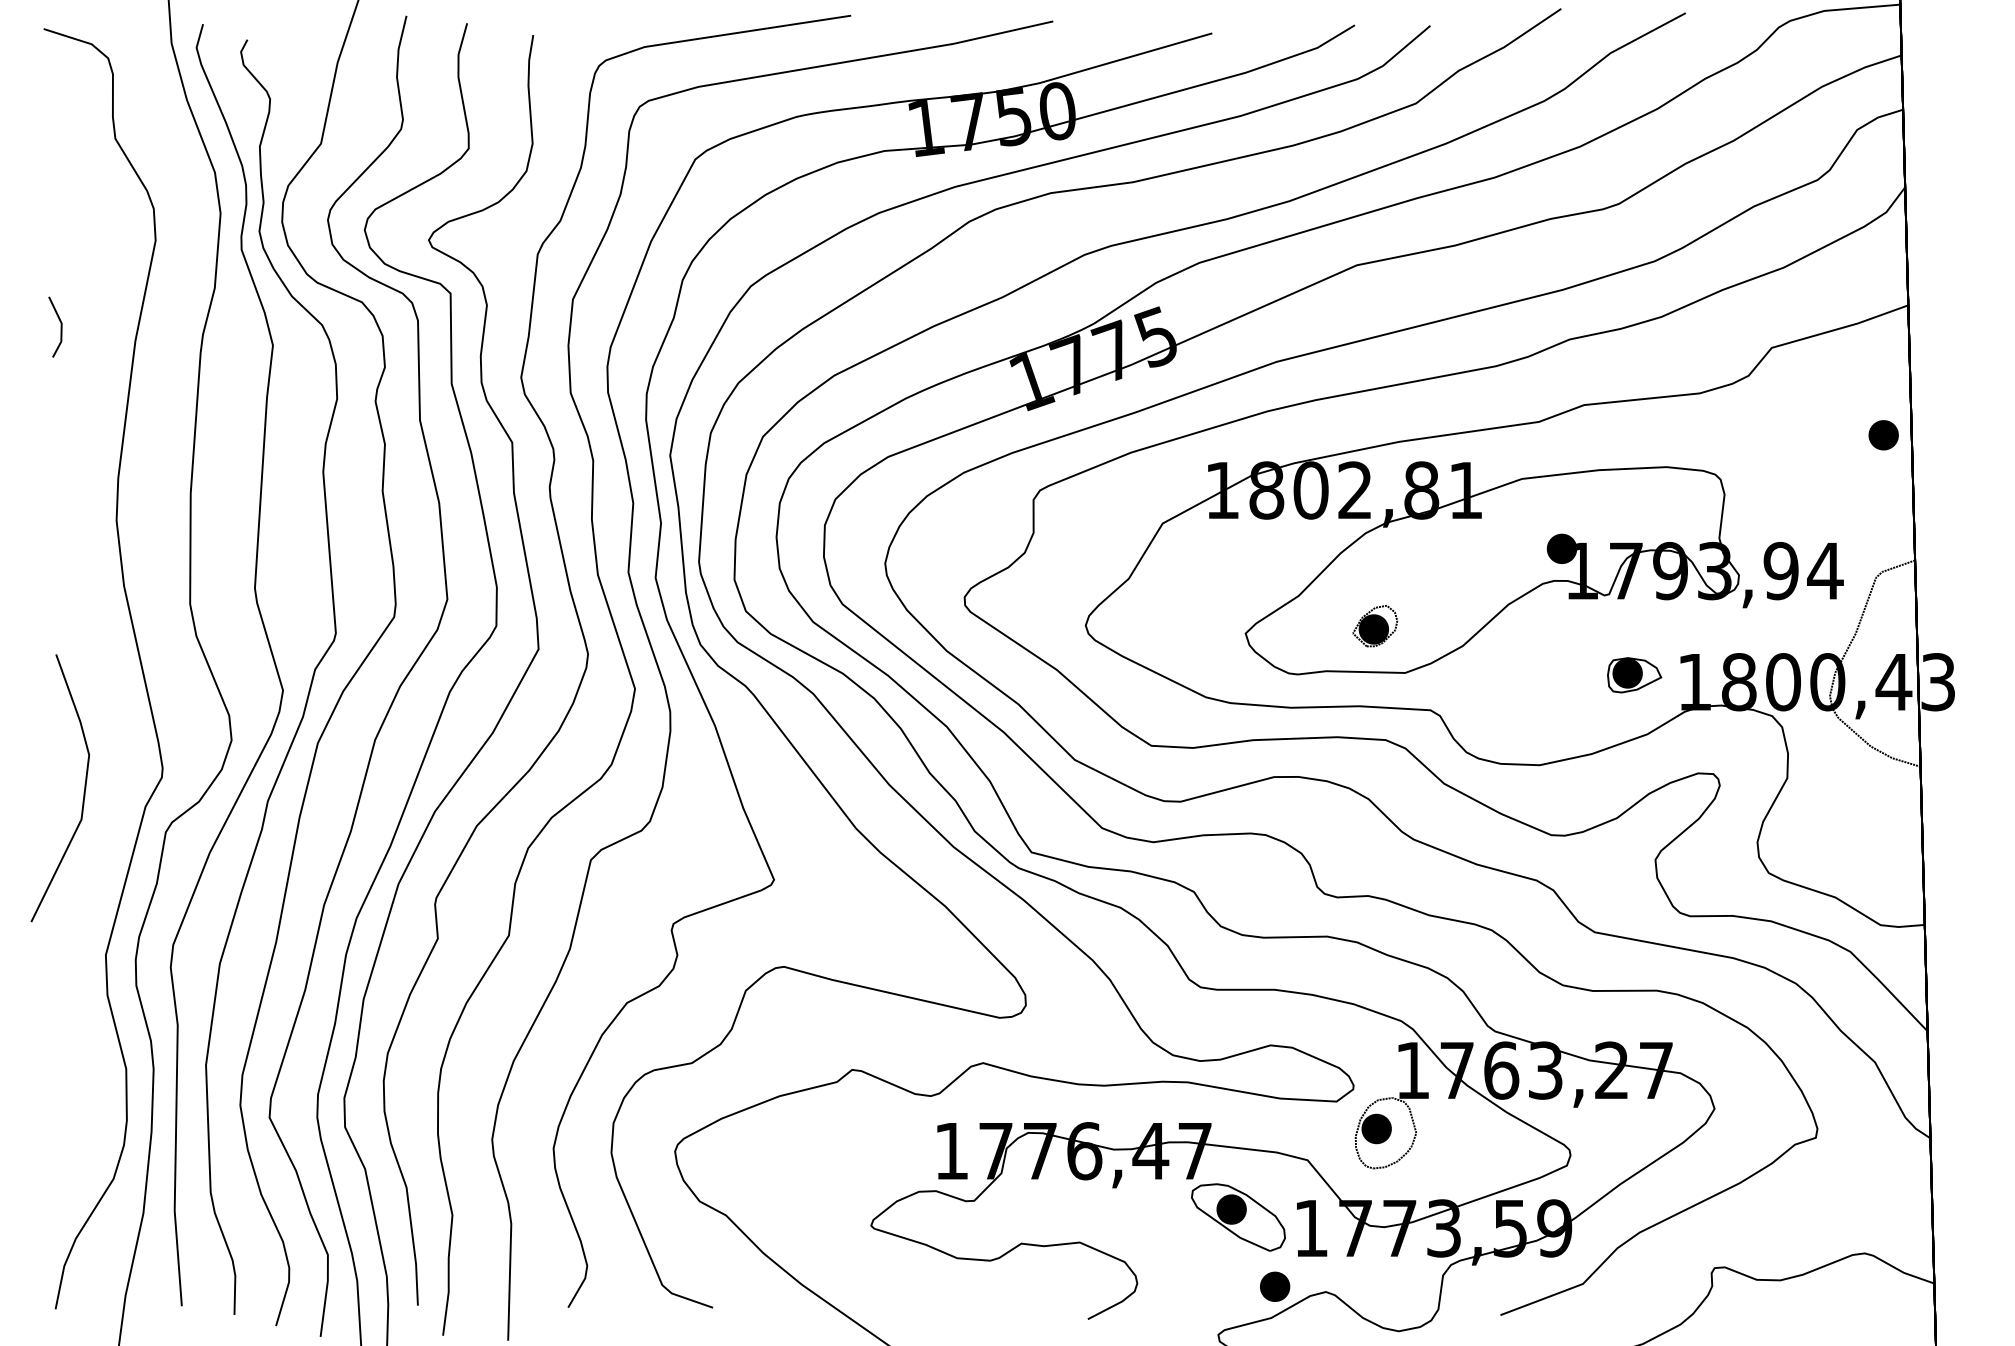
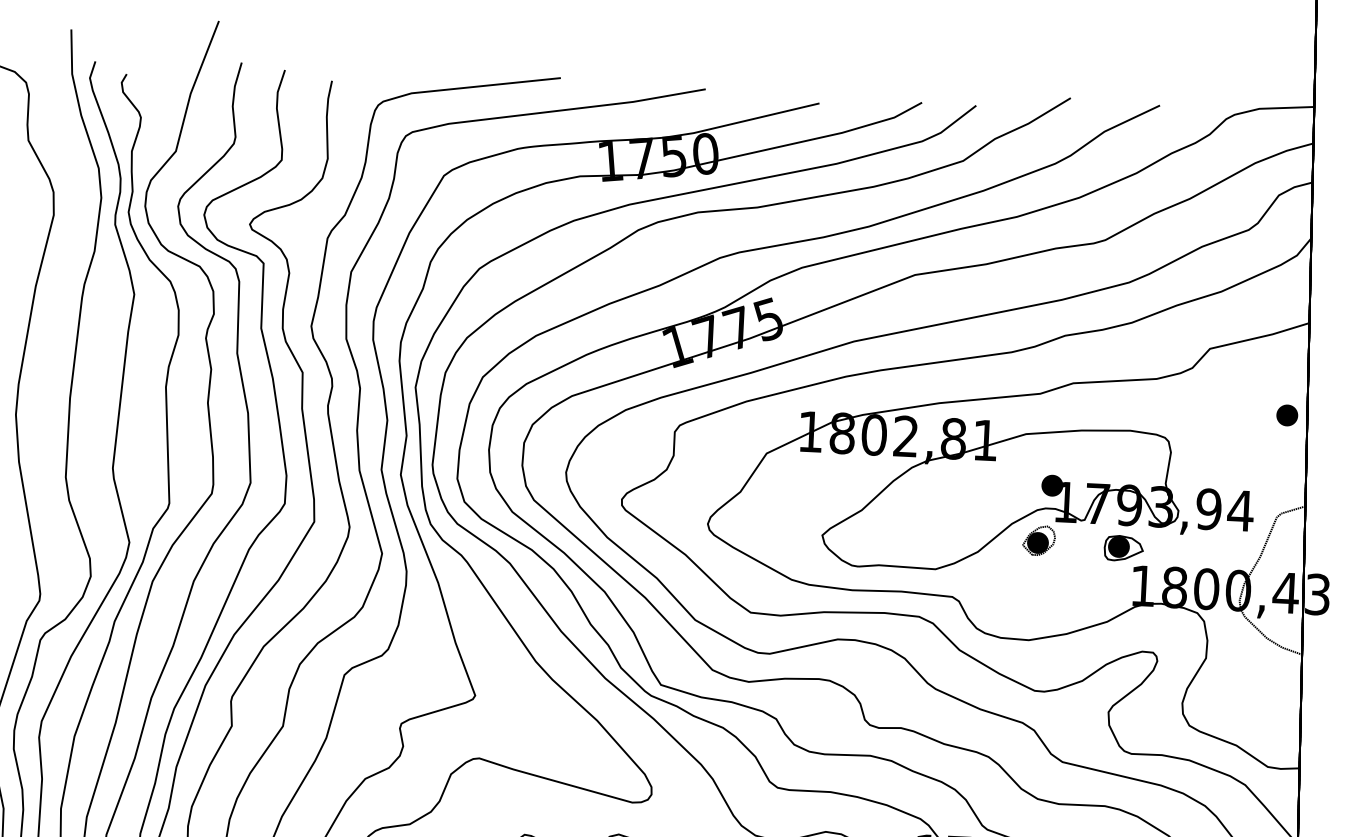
part: (1375, 625) -> (1039, 540), moved
part: (1634, 675) -> (1123, 548), moved

